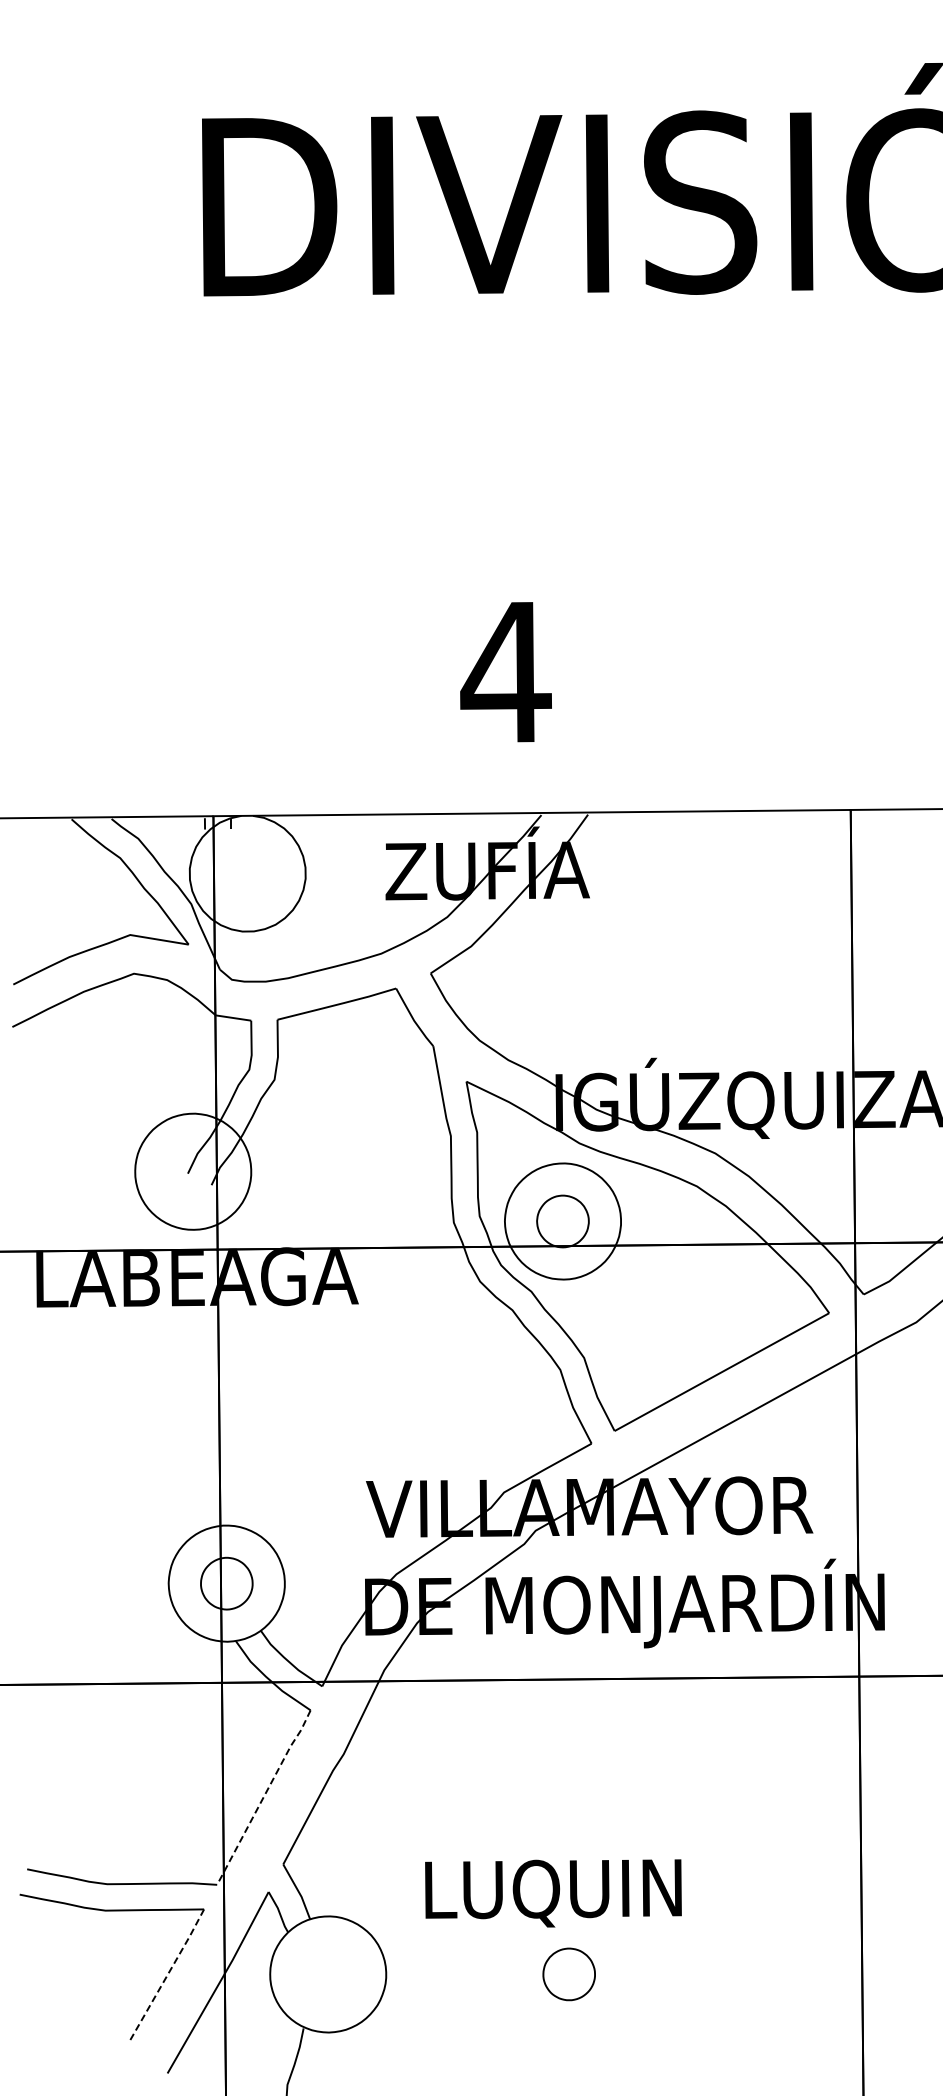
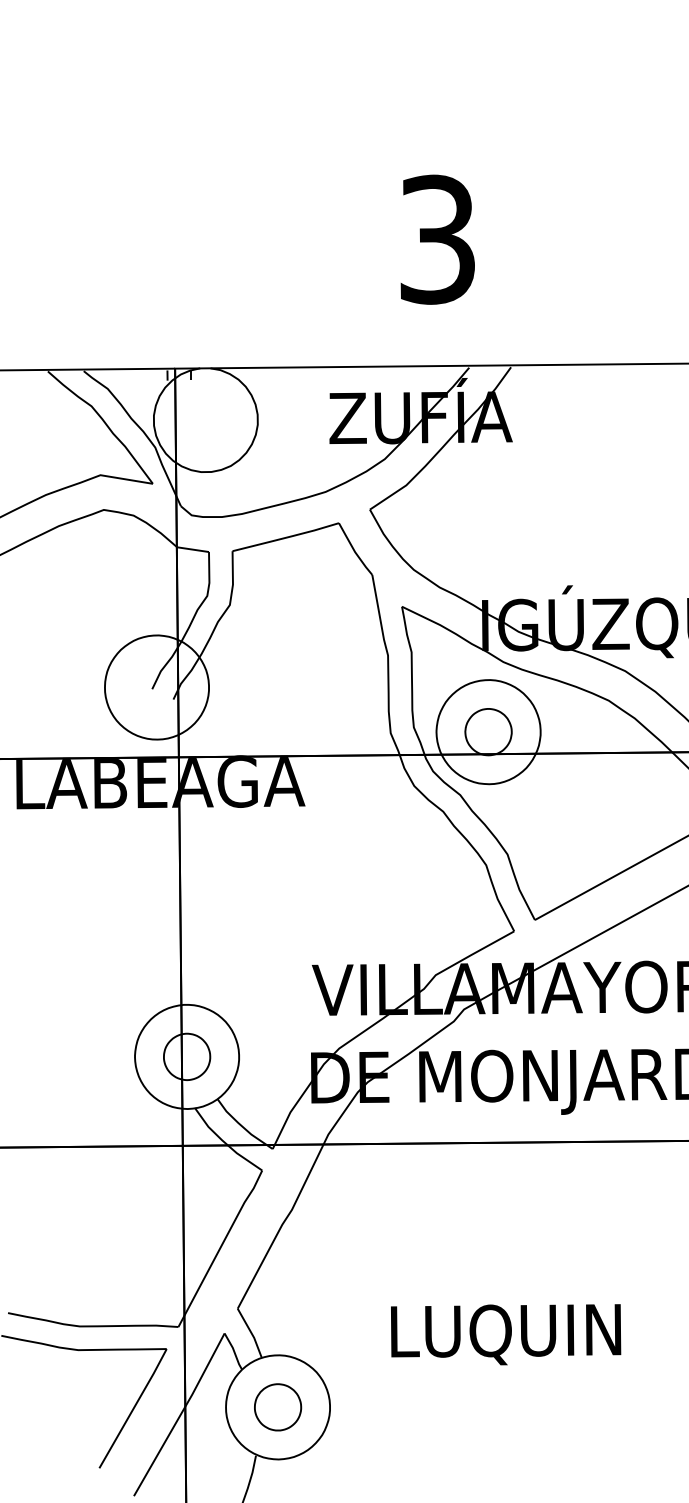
text: (505, 672) -> (437, 239), 4 -> 3
line: (263, 1796) -> (219, 1247), dashed -> solid
text: (553, 1893) -> (506, 1334), moved
part: (568, 1974) -> (277, 1407), moved
line: (167, 1975) -> (133, 1408), dashed -> solid

